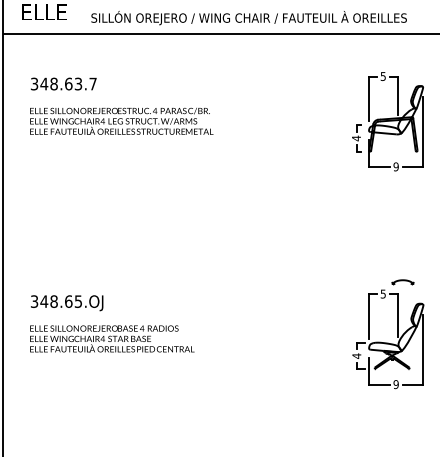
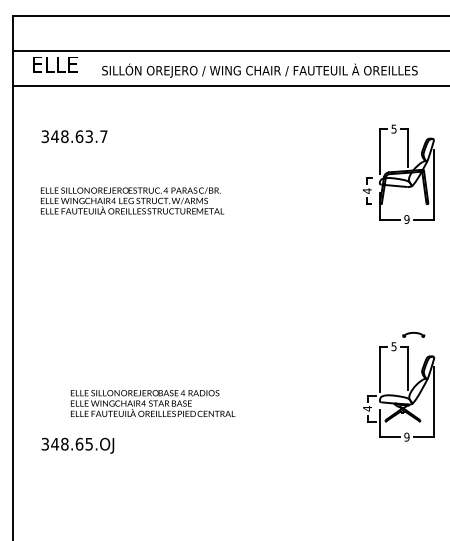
text: (121, 120) -> (132, 200), moved
text: (66, 302) -> (77, 445), moved
text: (111, 338) -> (152, 403), moved

